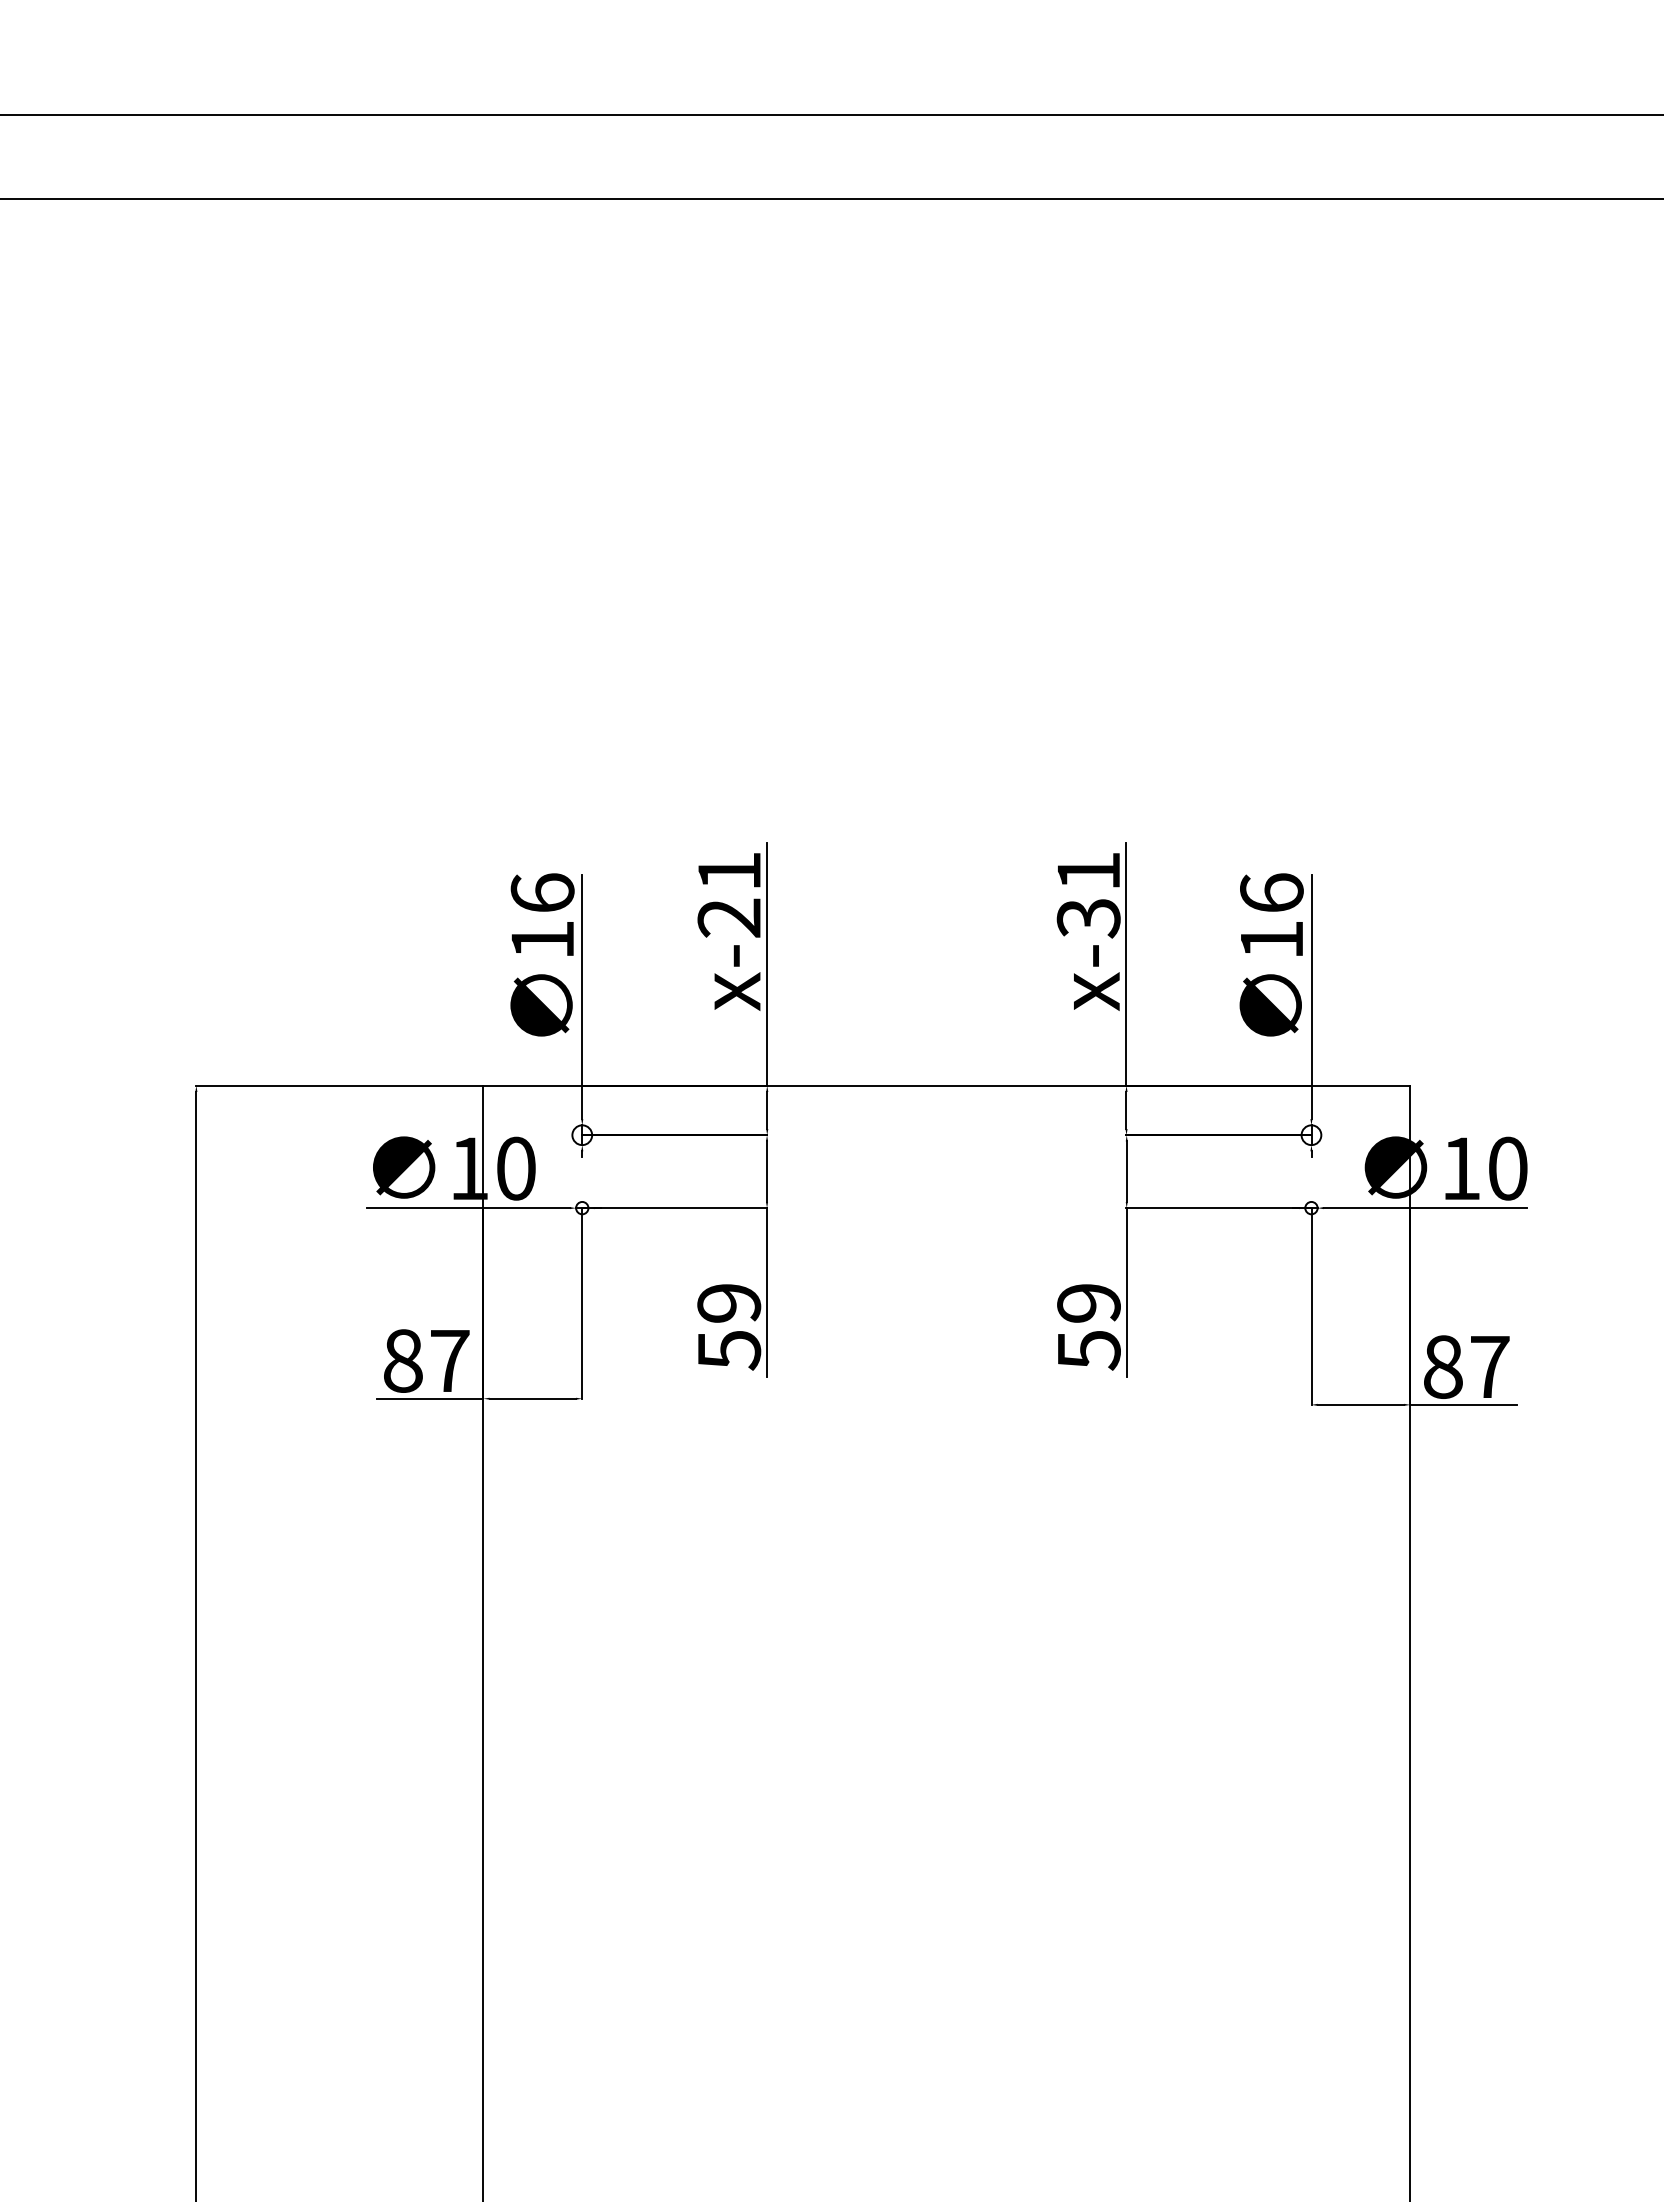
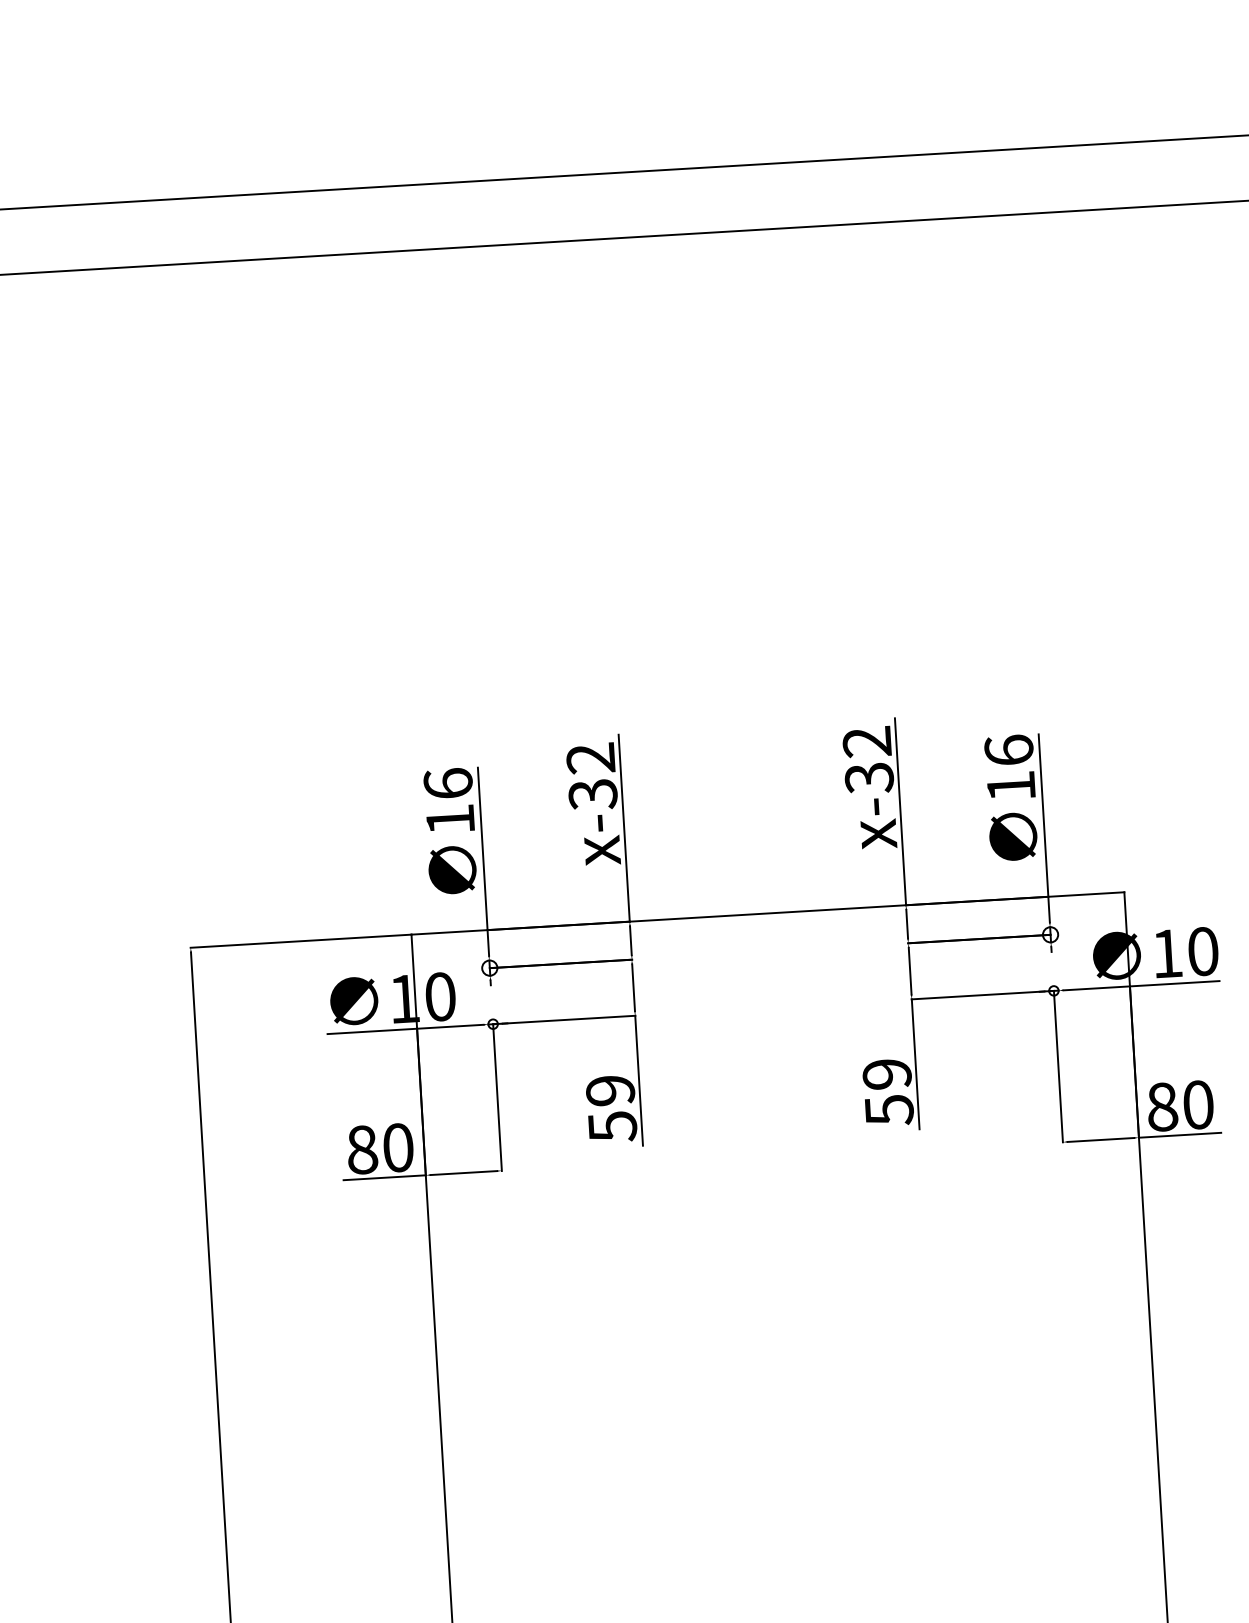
text: (1087, 871) -> (866, 742), x-31 -> x-32
text: (729, 895) -> (592, 777), x-21 -> x-32
text: (450, 1360) -> (398, 1147), 87 -> 80
text: (1490, 1366) -> (1198, 1104), 87 -> 80

